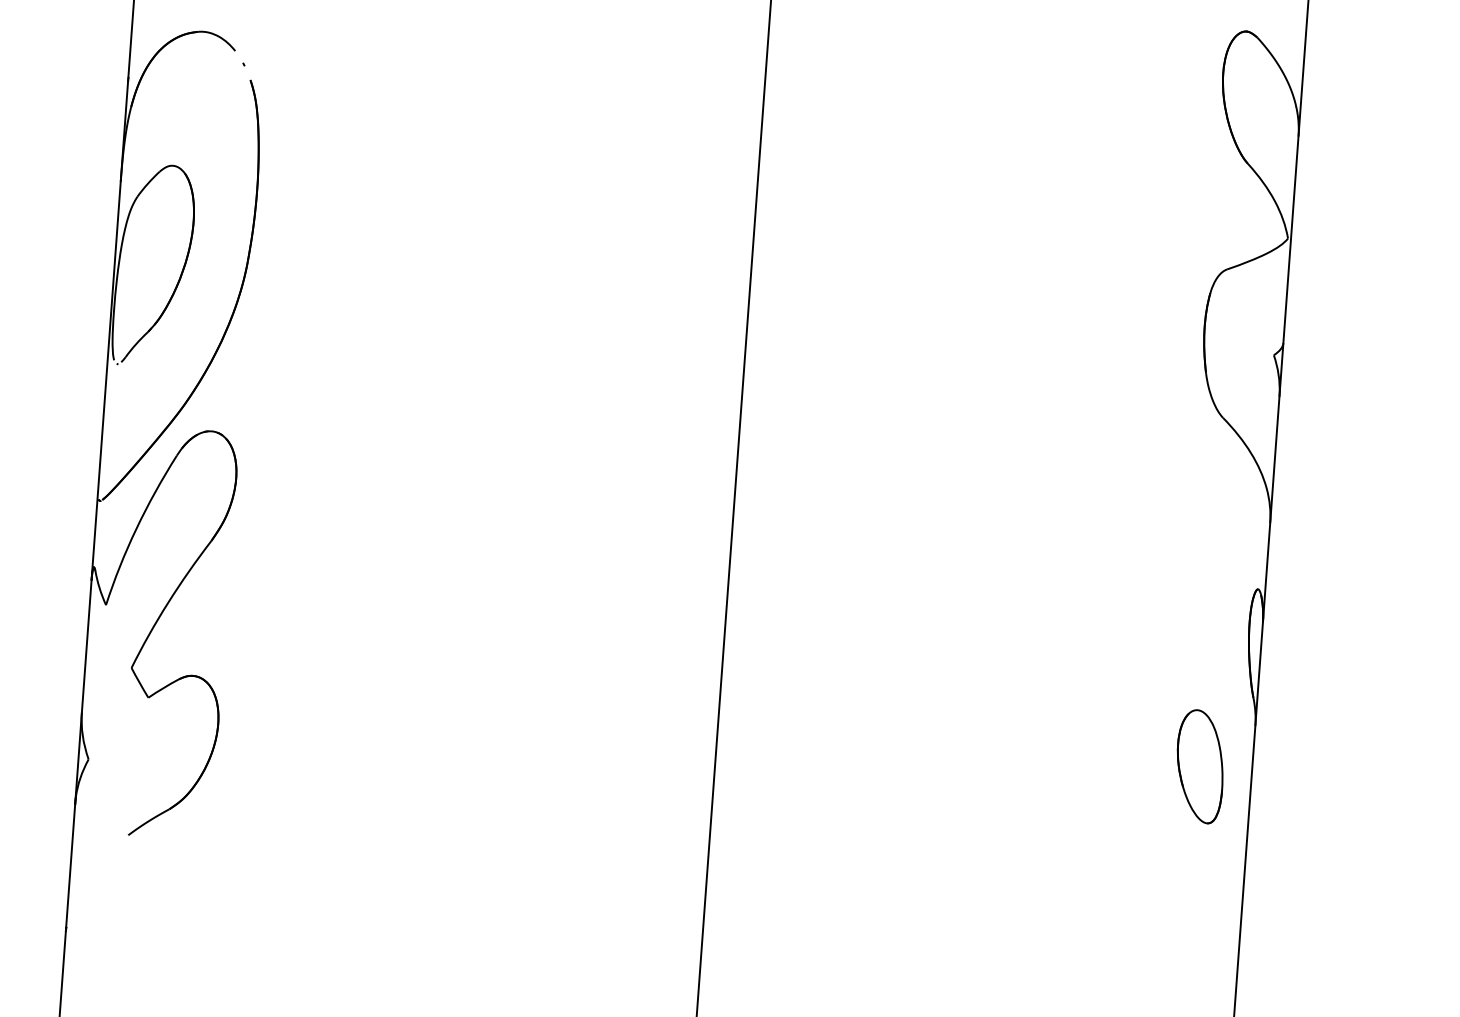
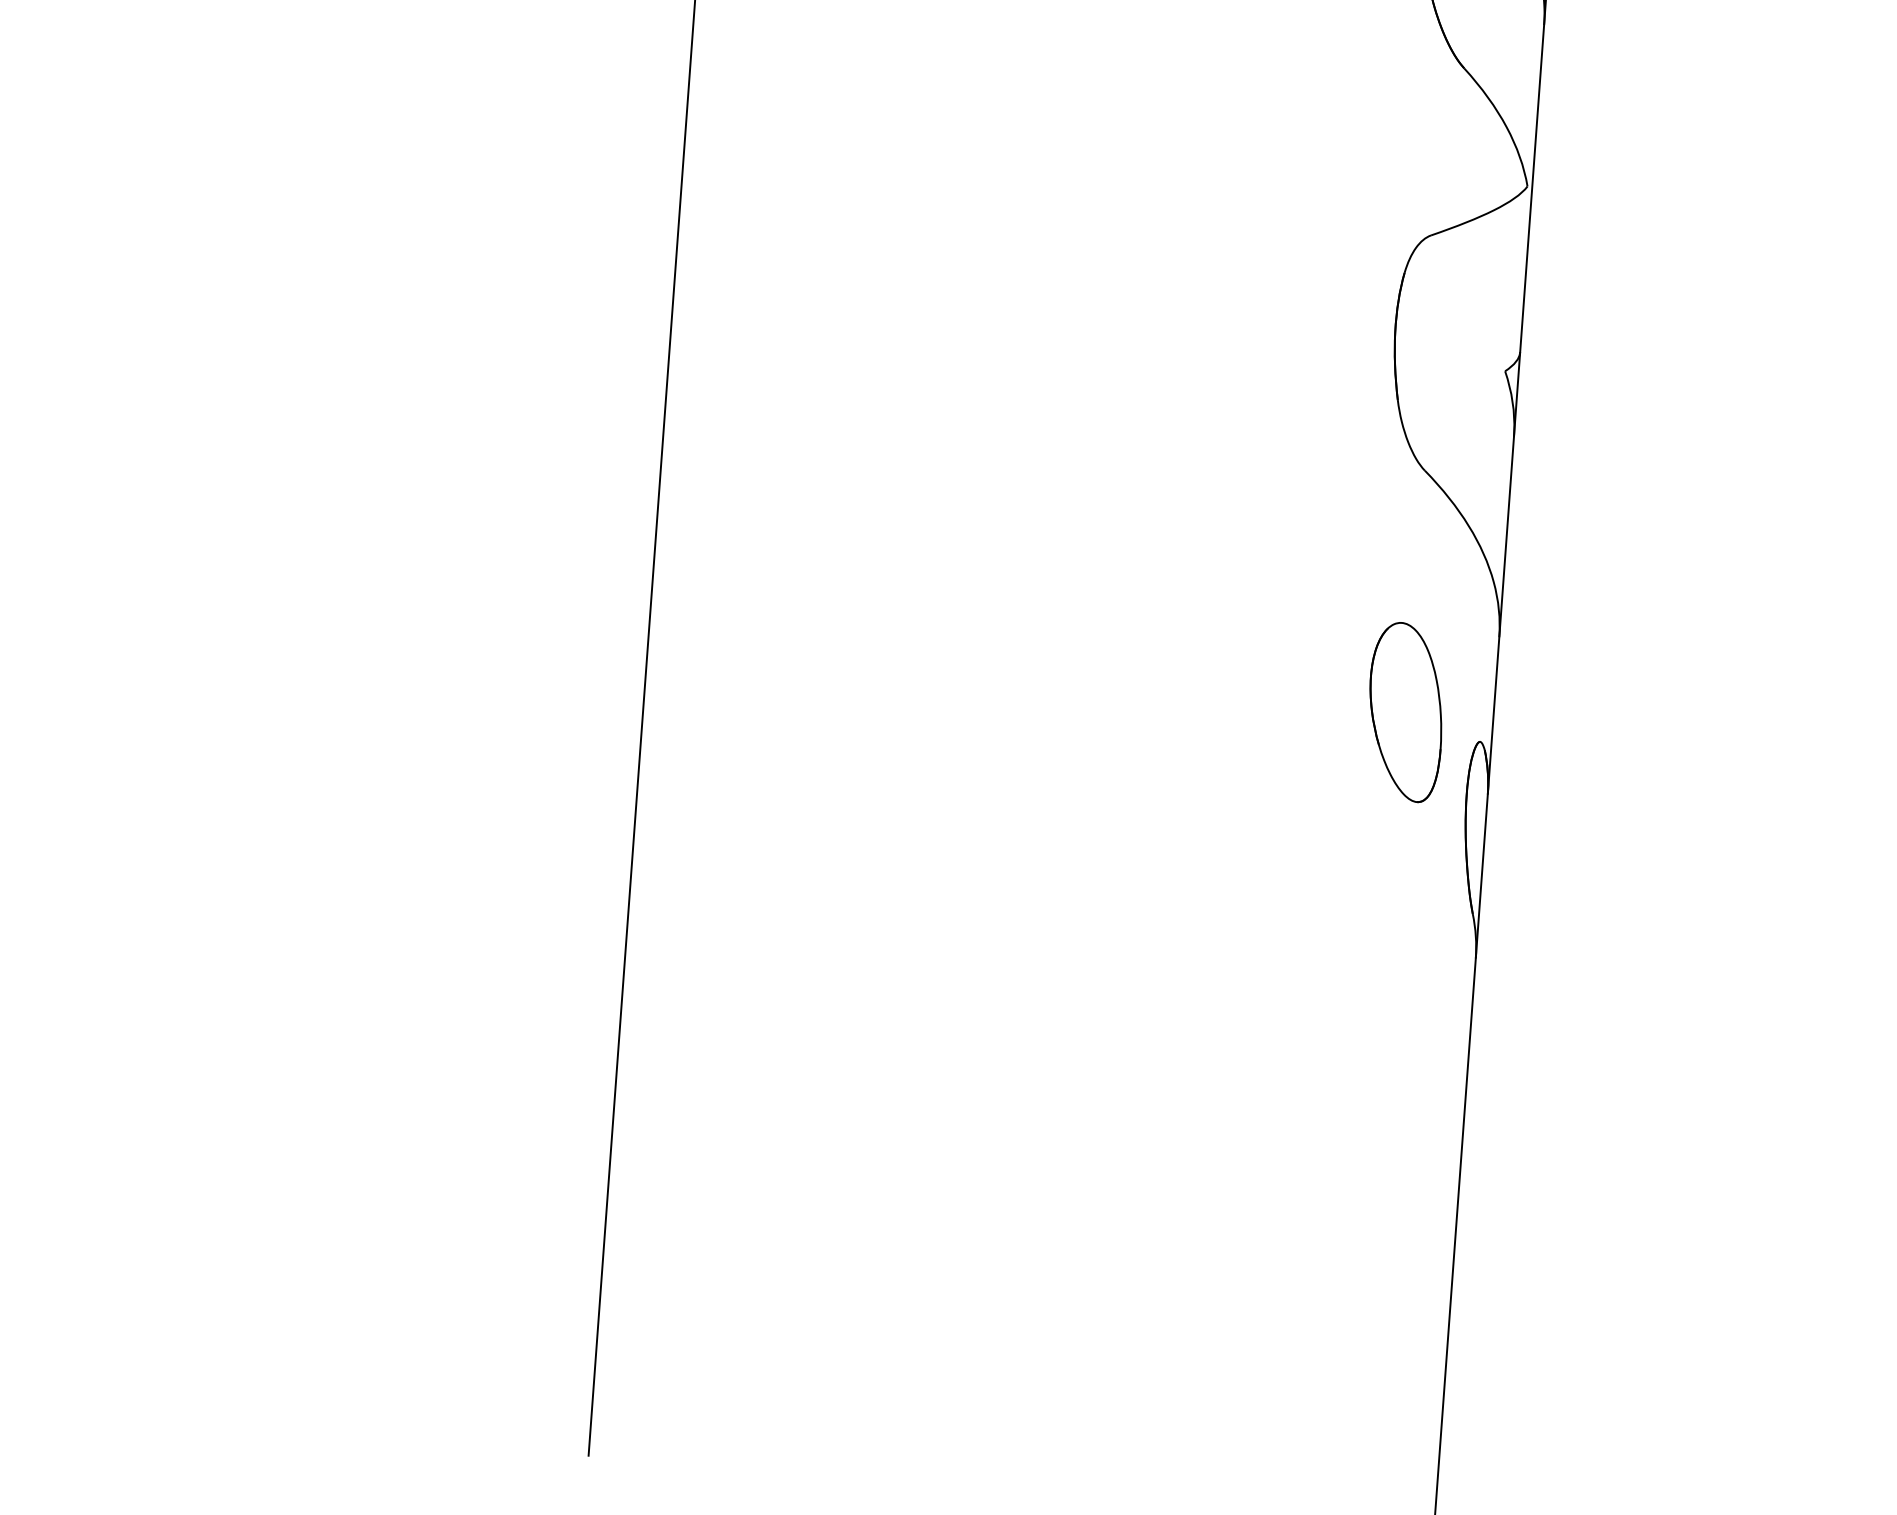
part: (1199, 766) -> (1404, 712), moved

